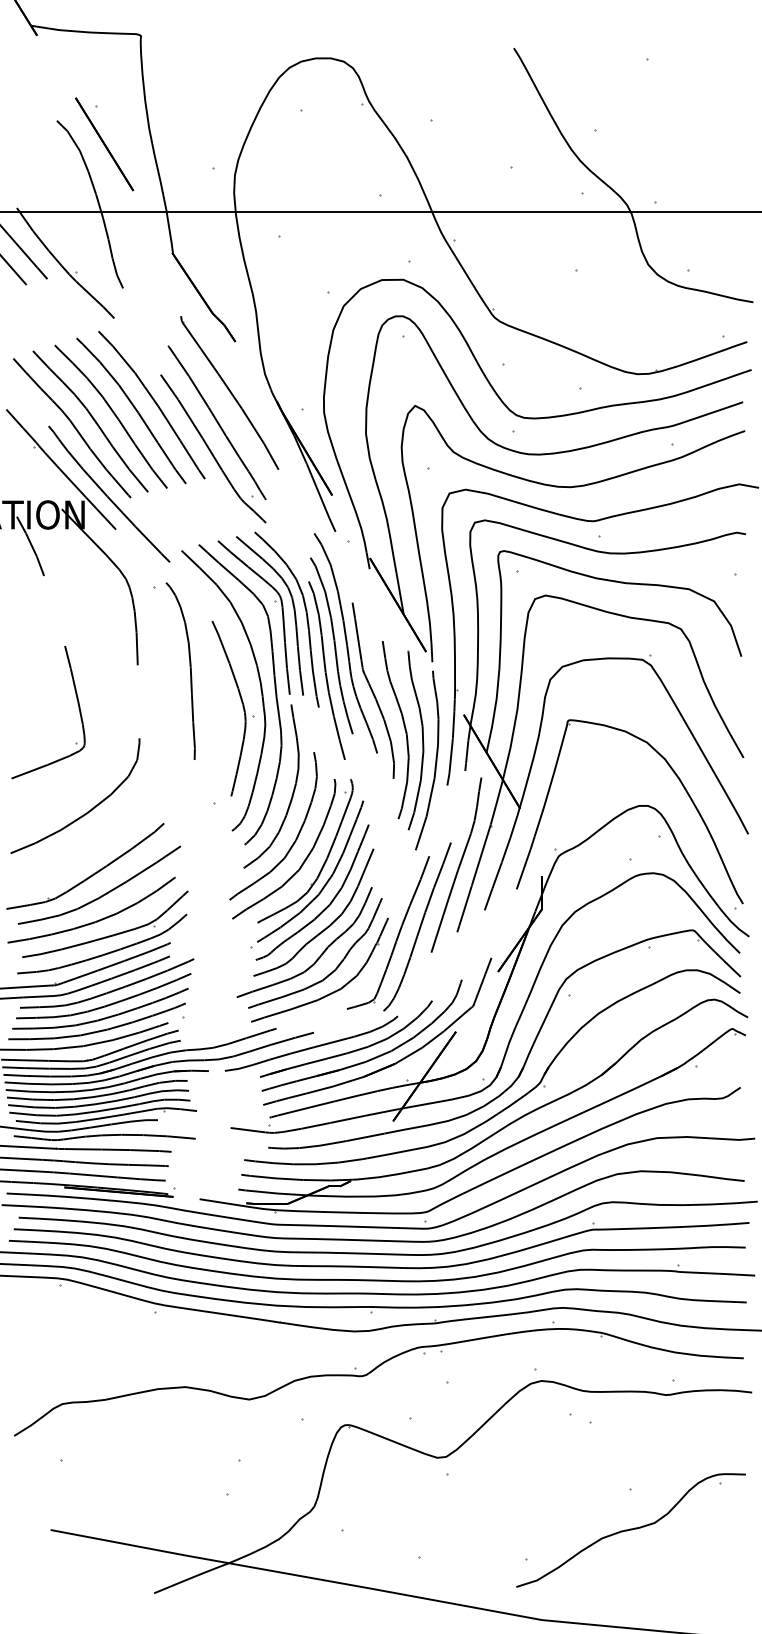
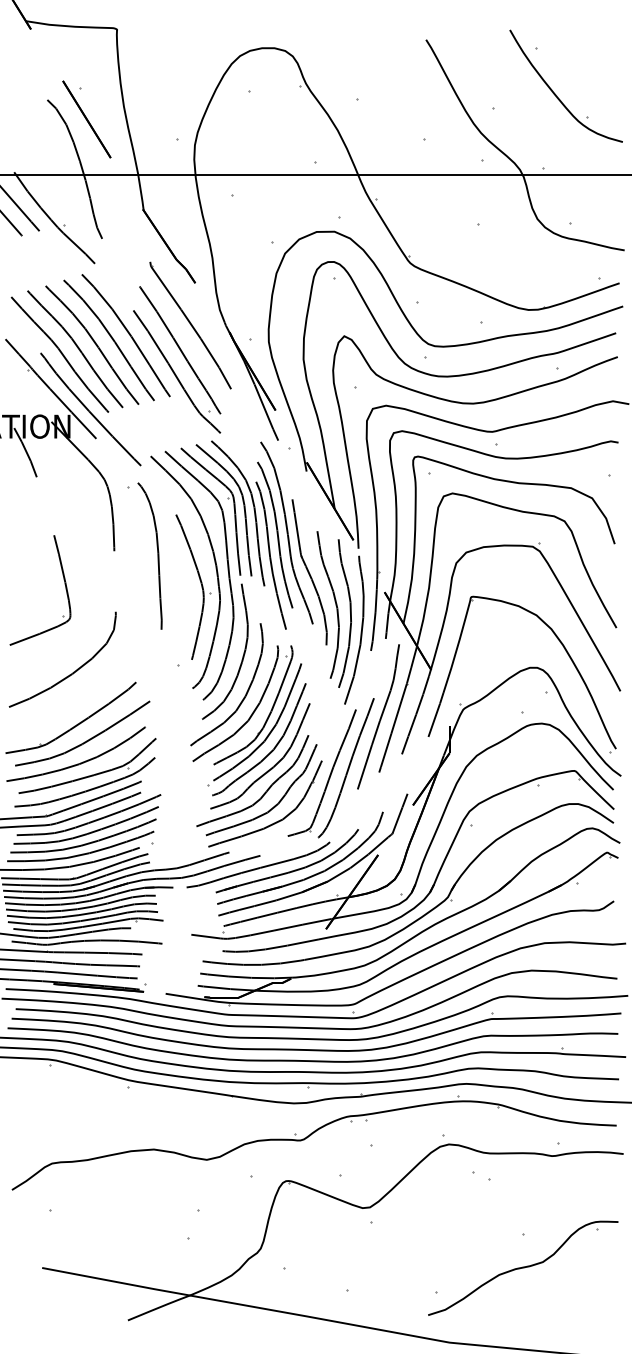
part: (671, 114) -> (556, 94), added

